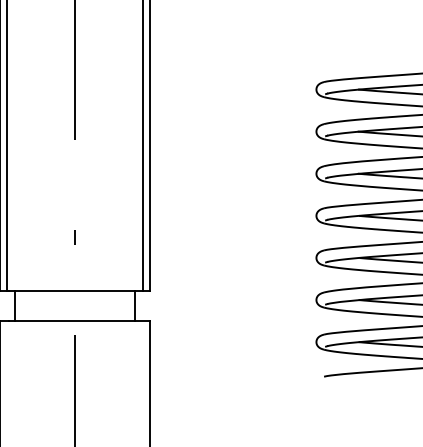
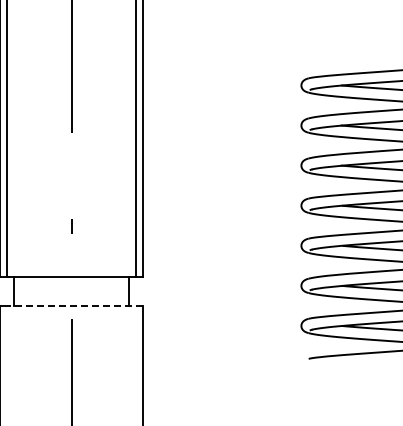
line: (79, 320) -> (75, 305), solid -> dashed

